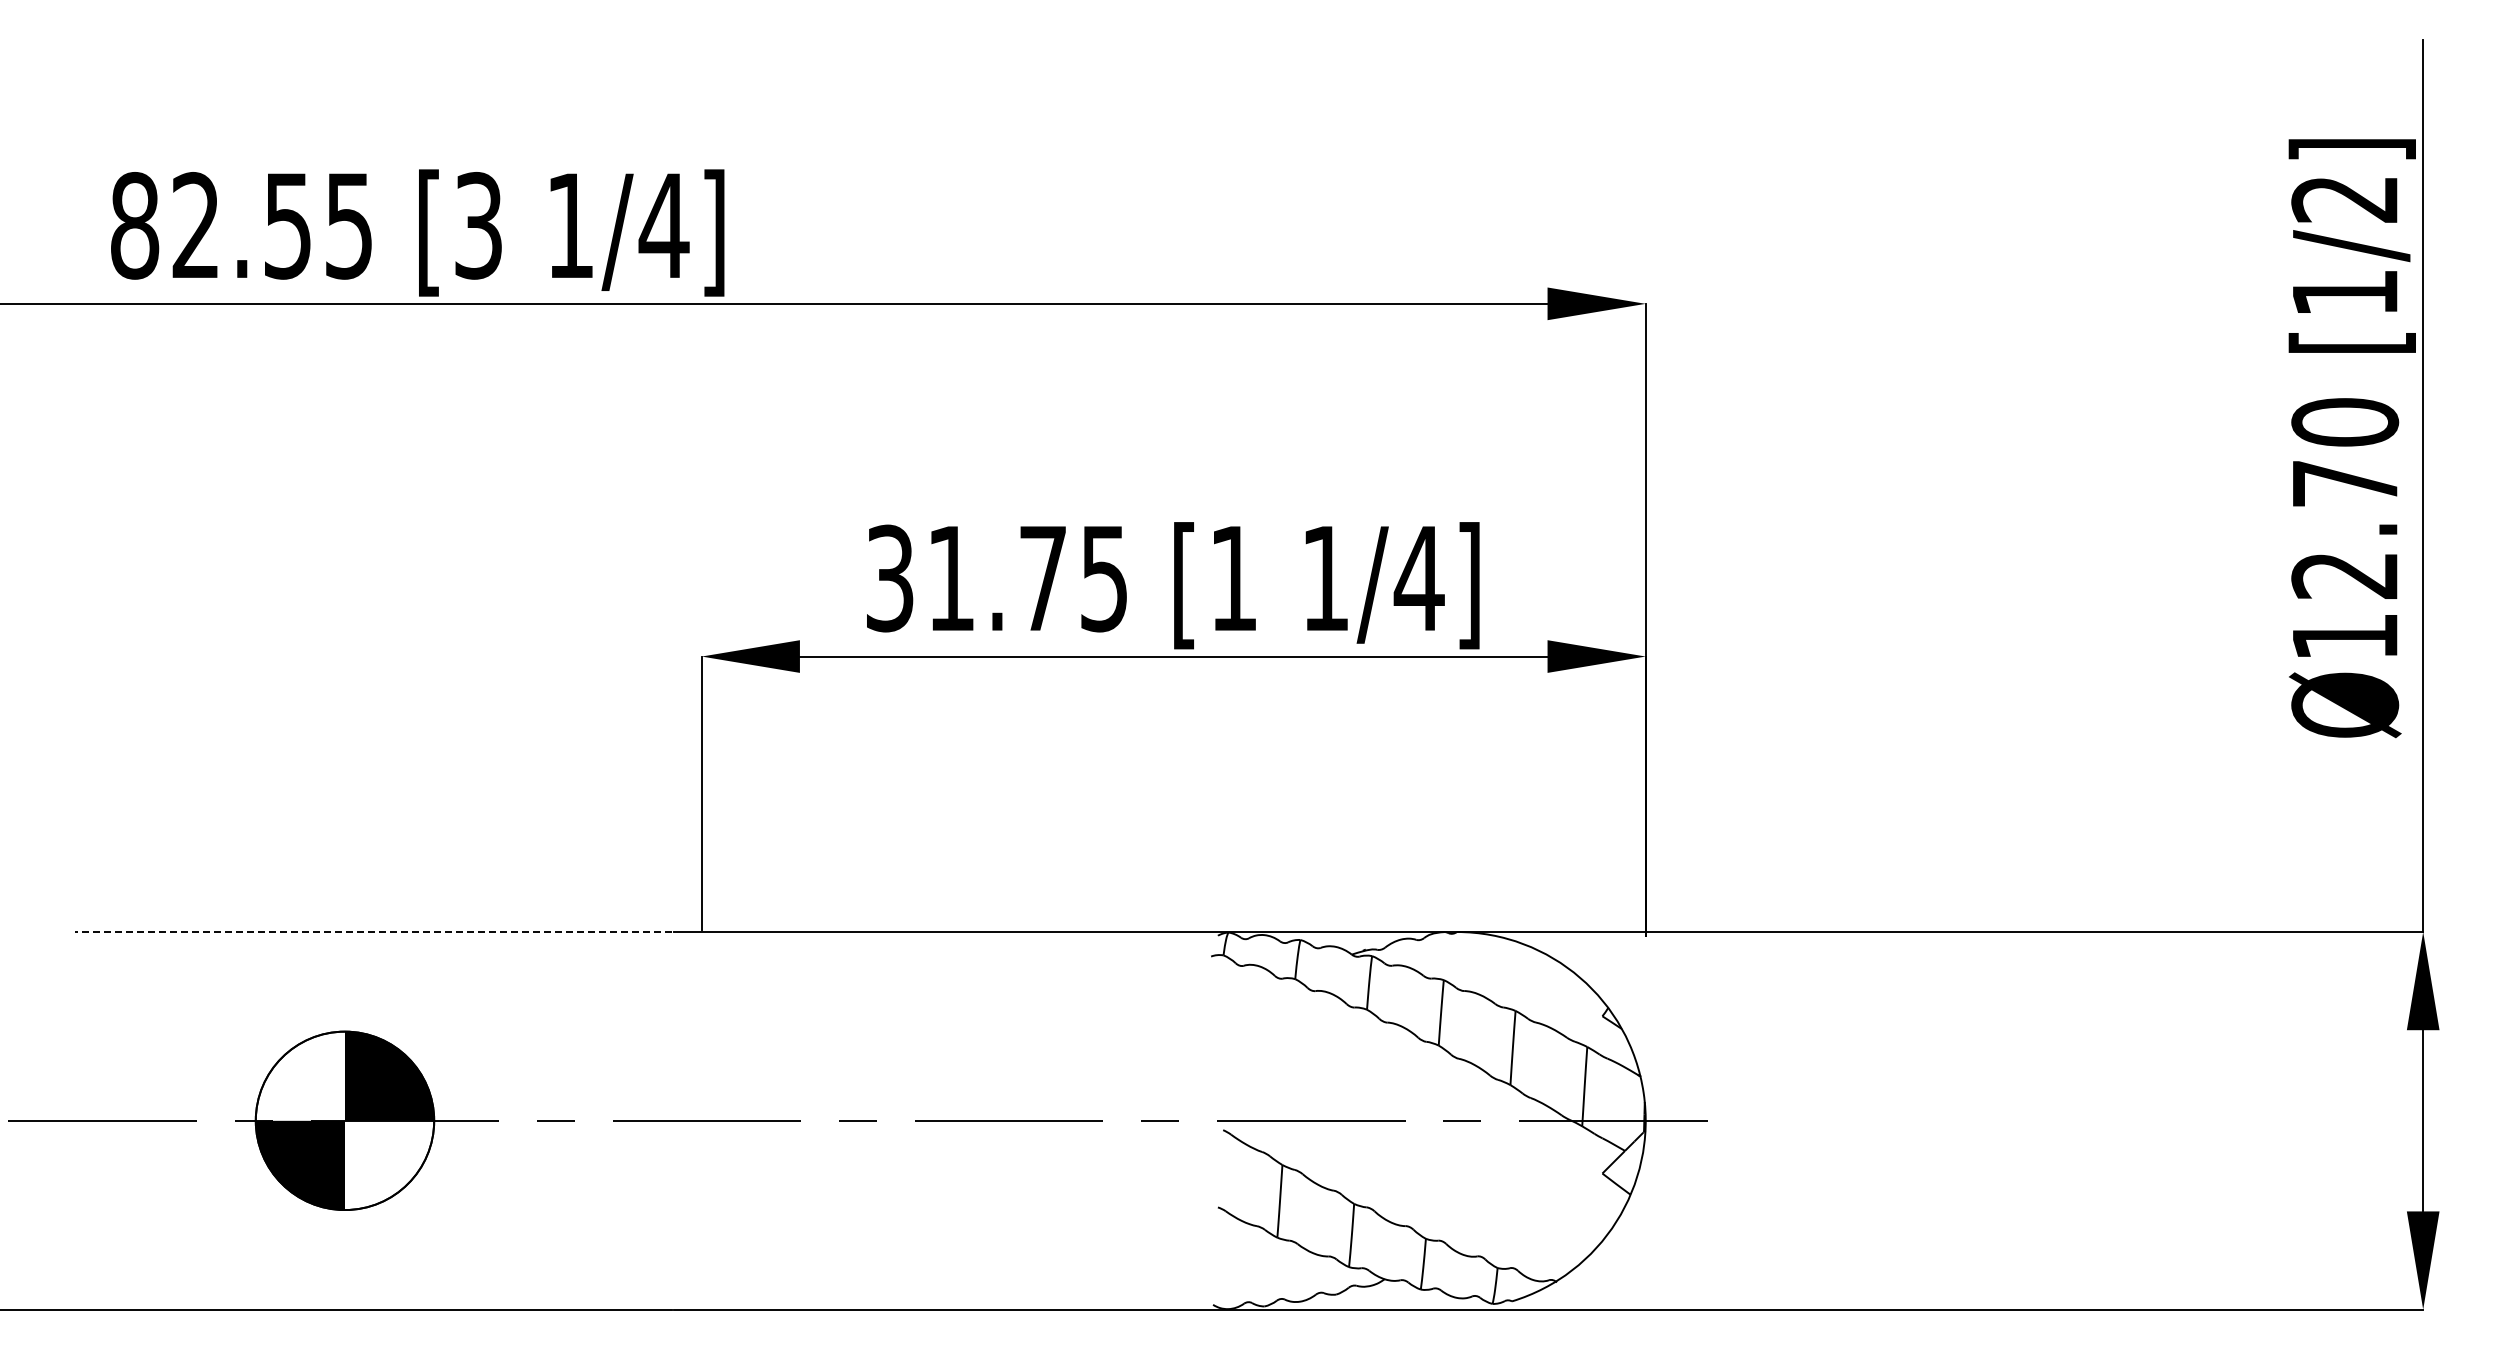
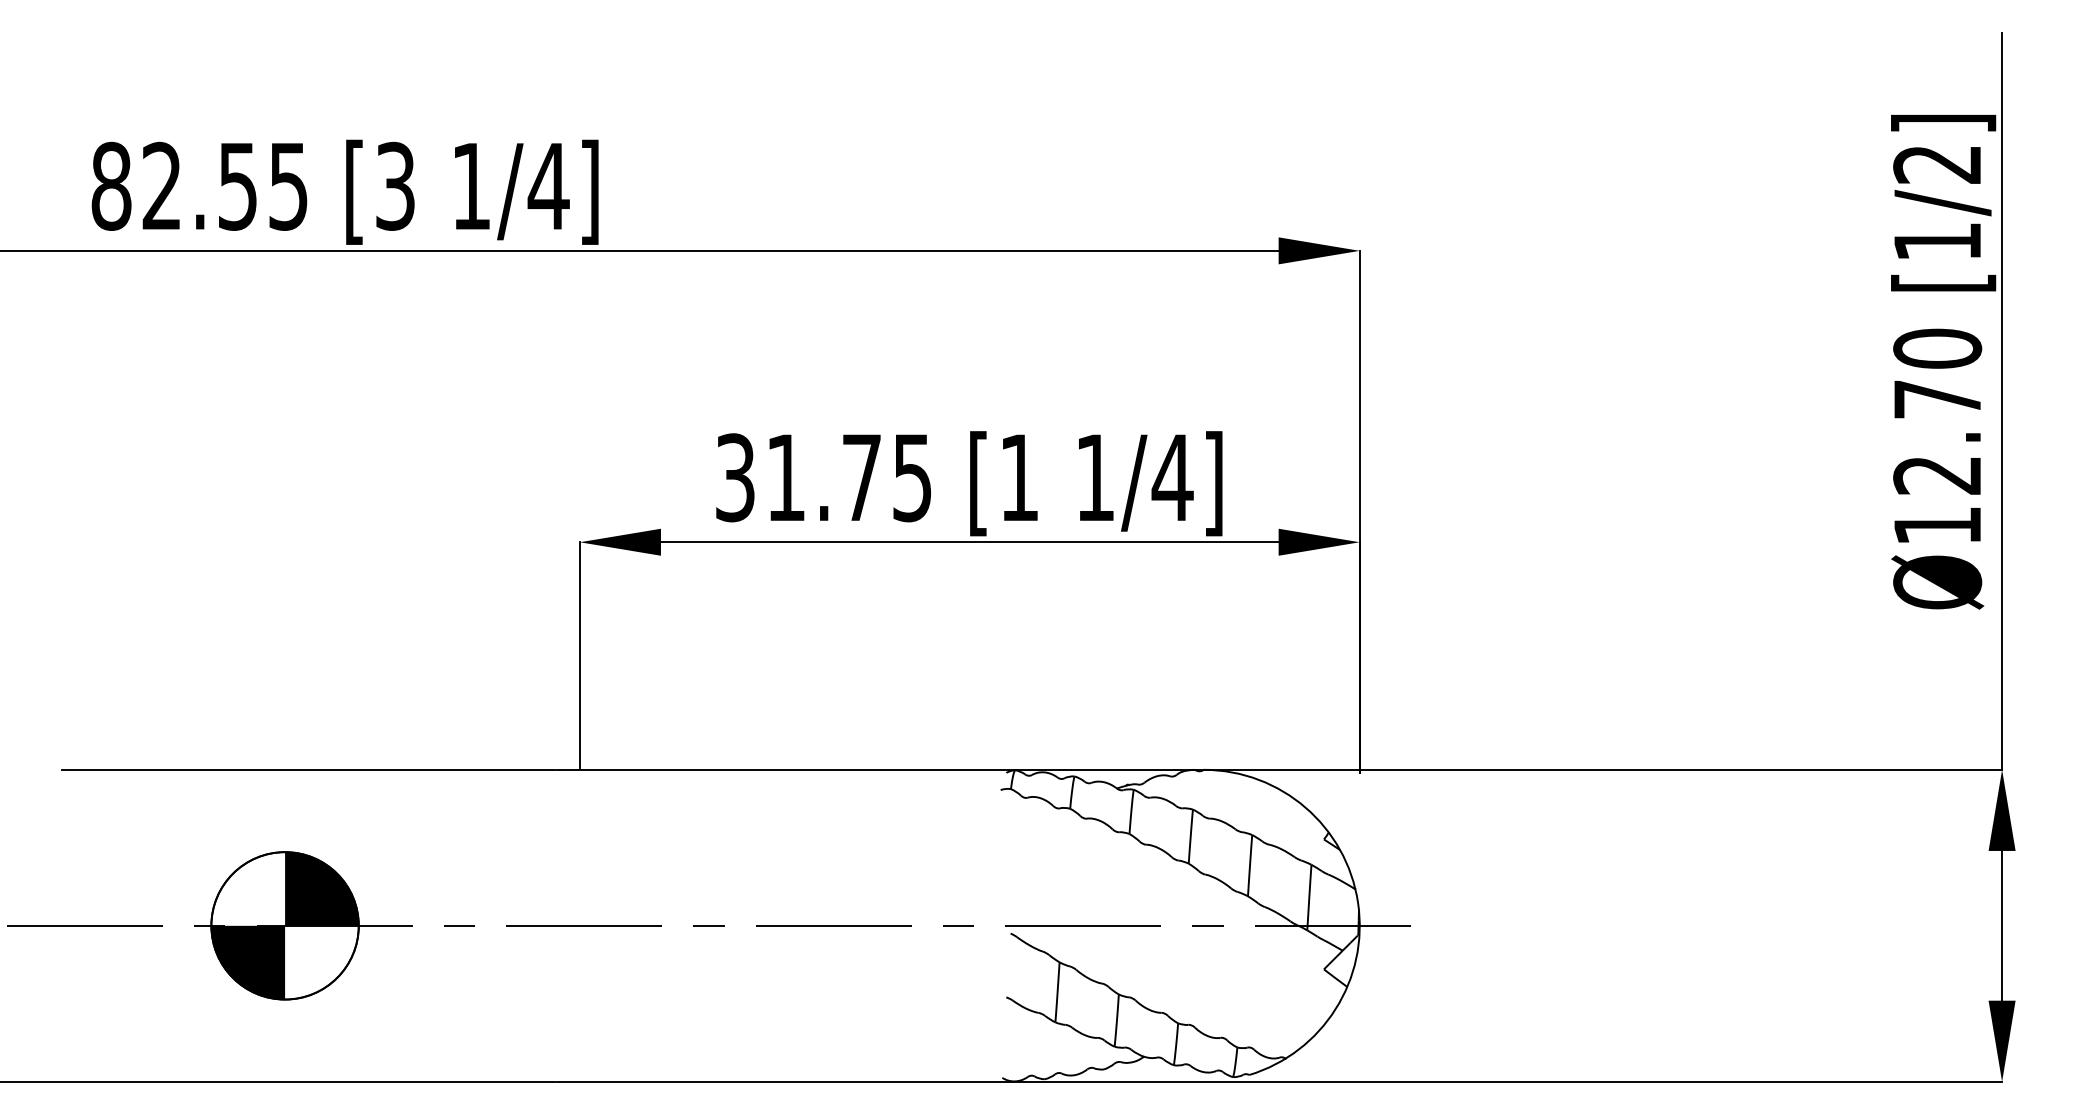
line: (373, 932) -> (308, 770), dashed -> solid

